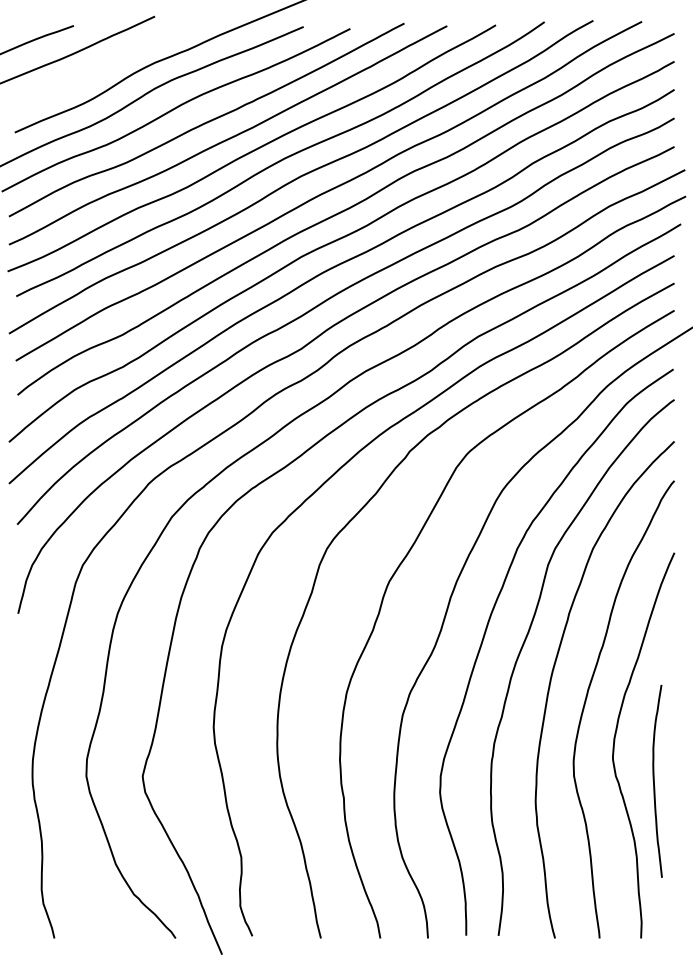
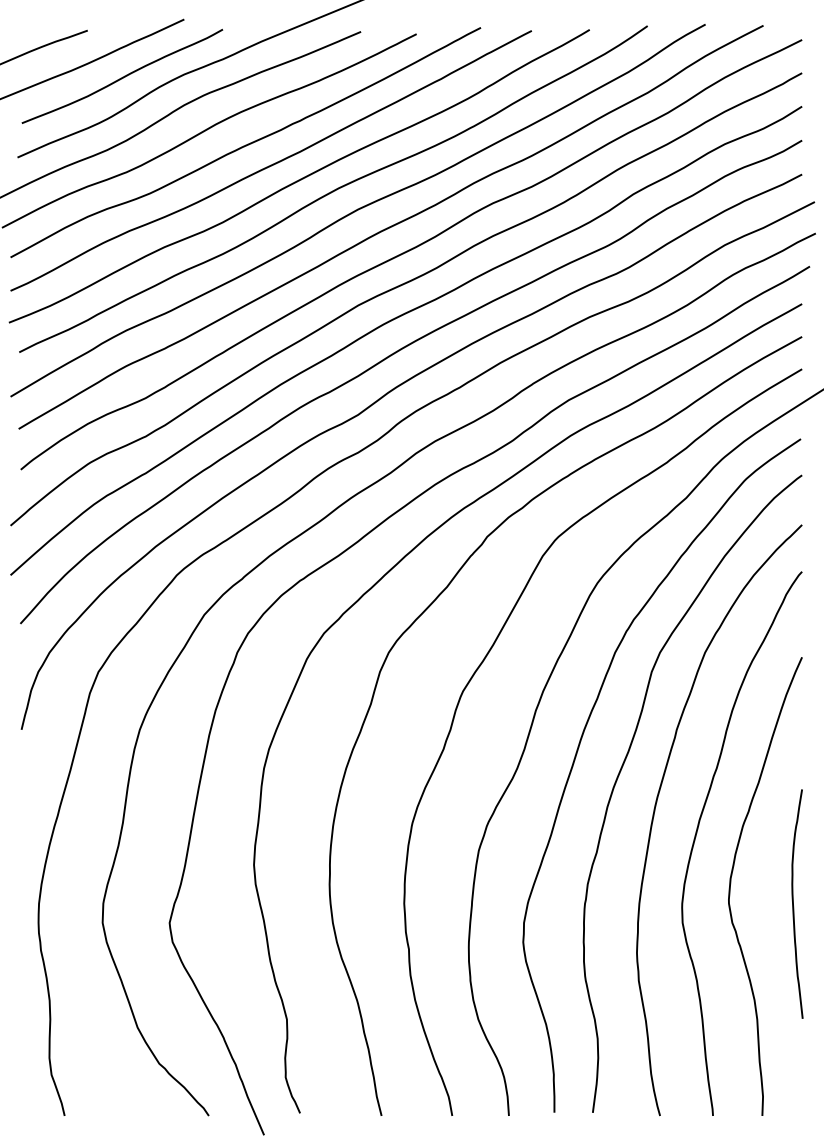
curve: (102, 64) -> (121, 76), added
curve: (654, 781) -> (793, 904), moved

